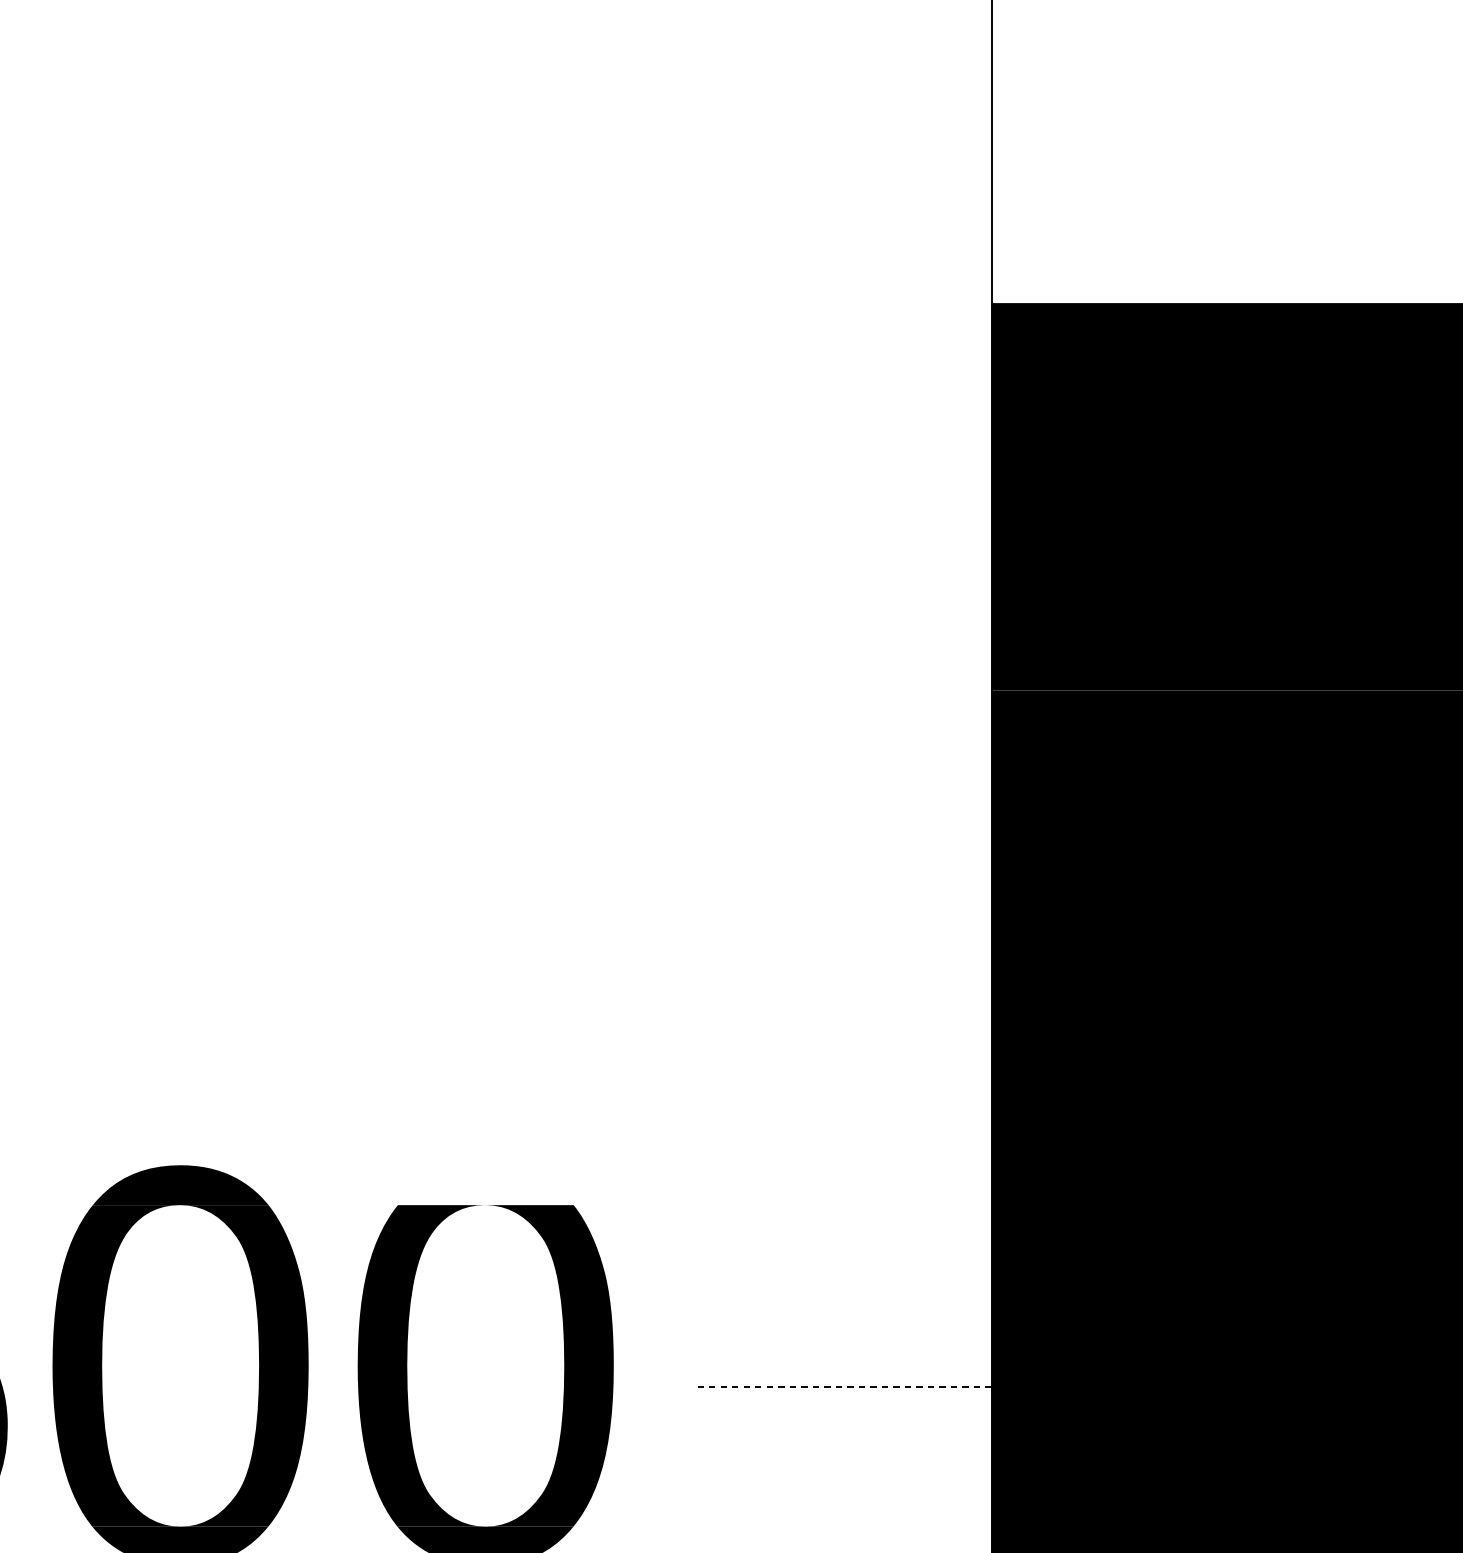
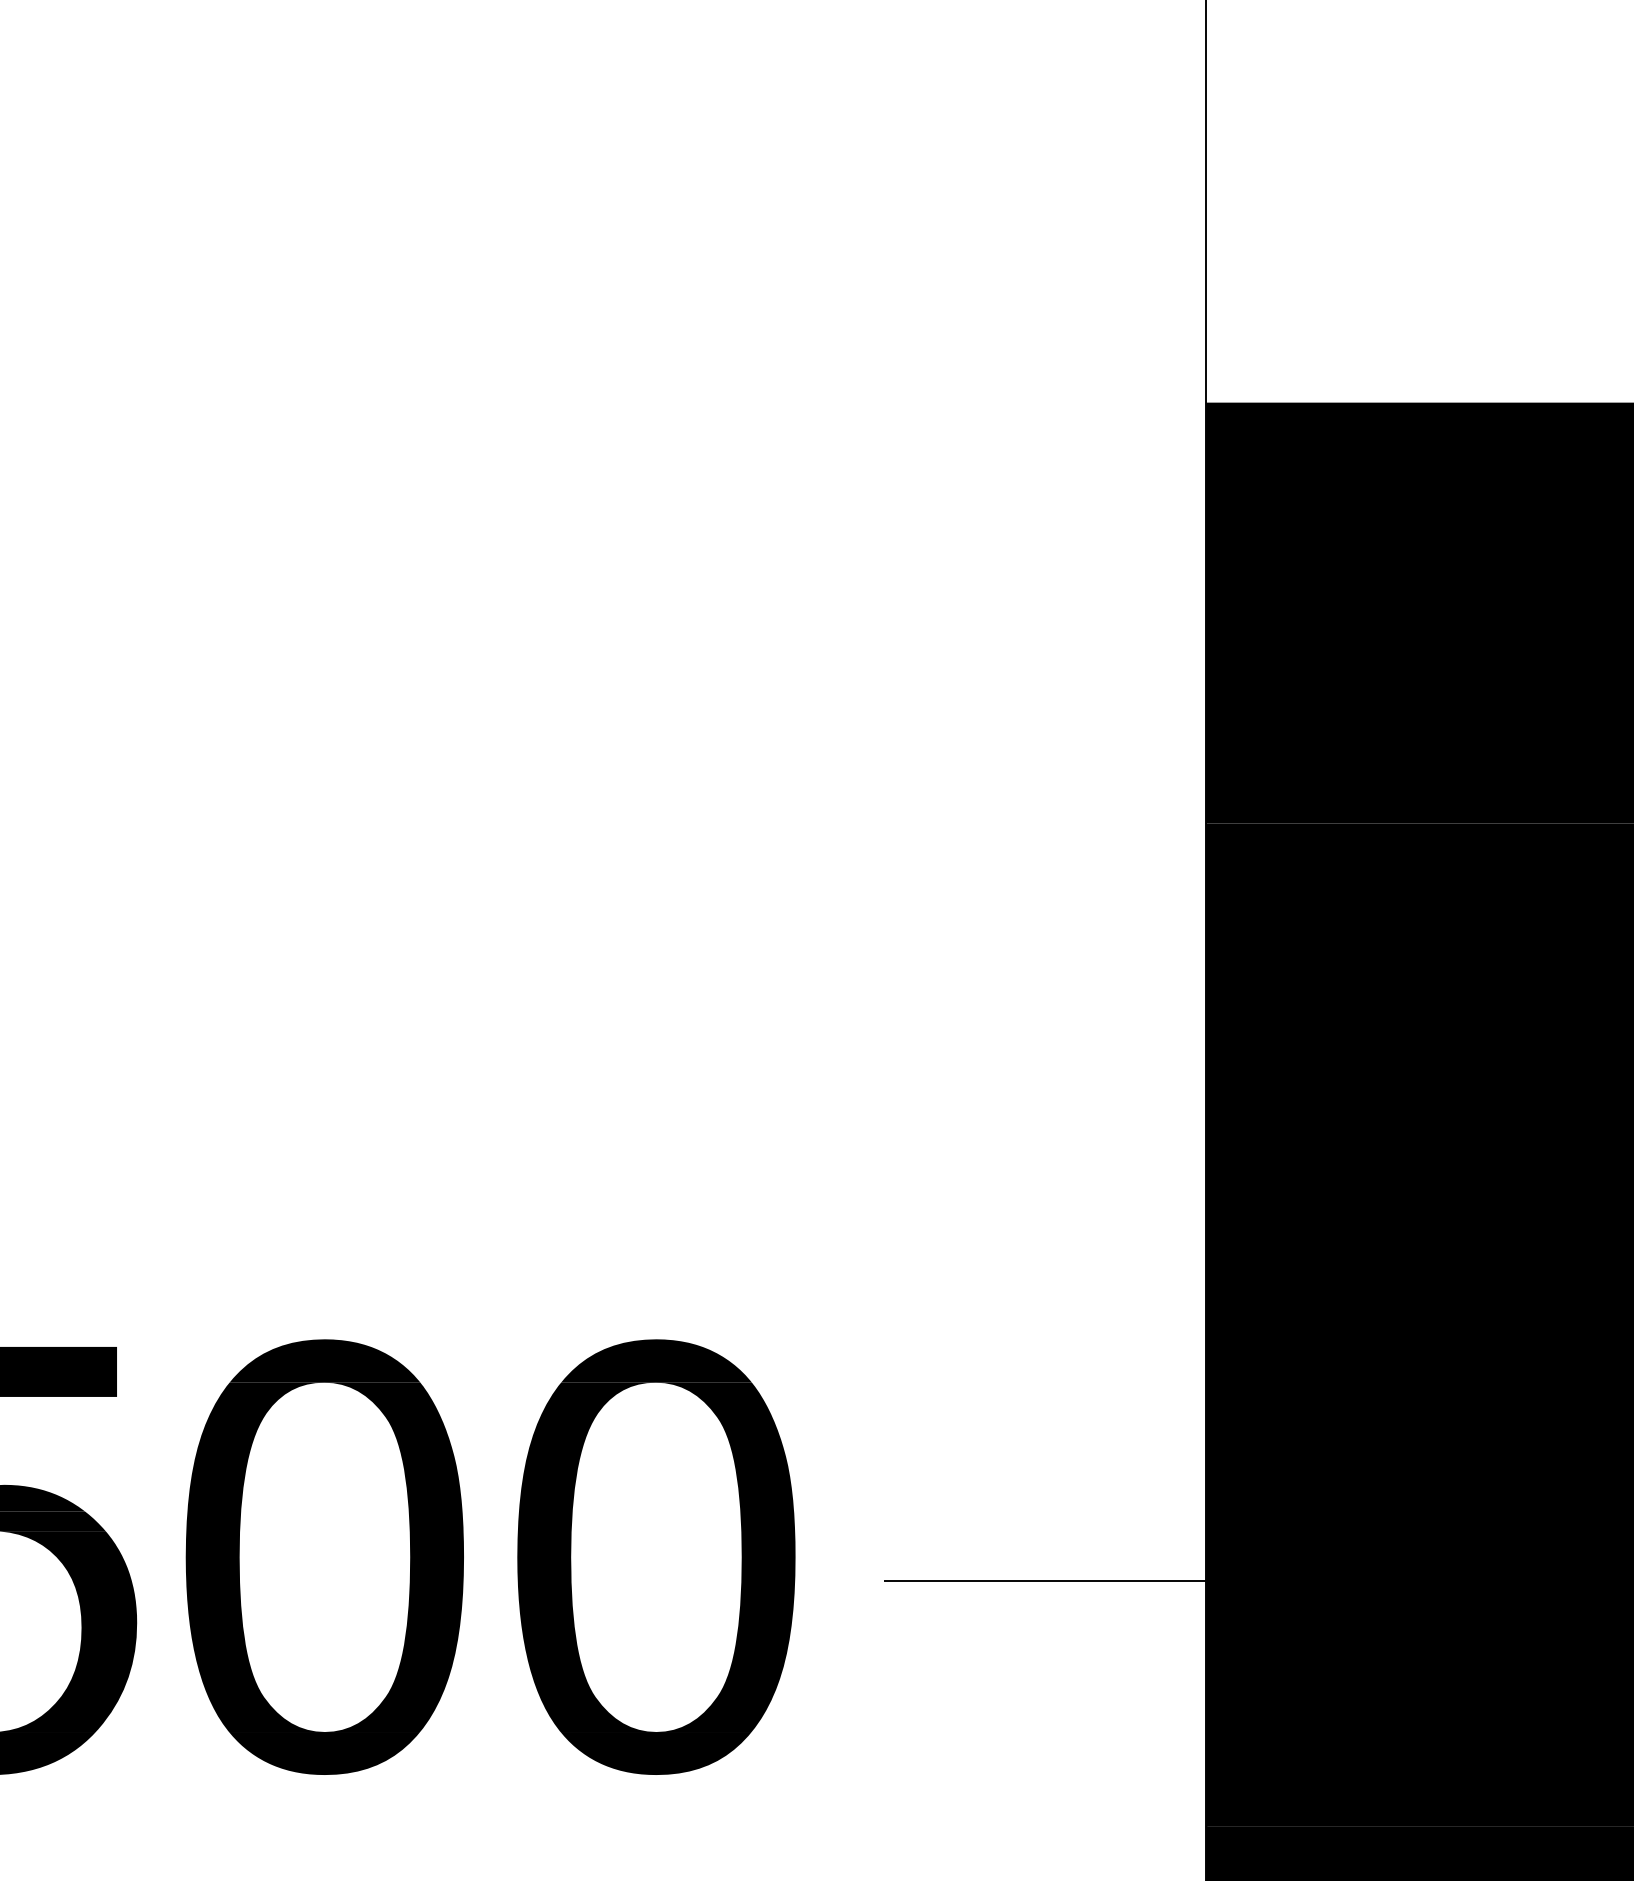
fill: (485, 1184) -> (656, 1360), added
line: (843, 1387) -> (1045, 1580), dashed -> solid

